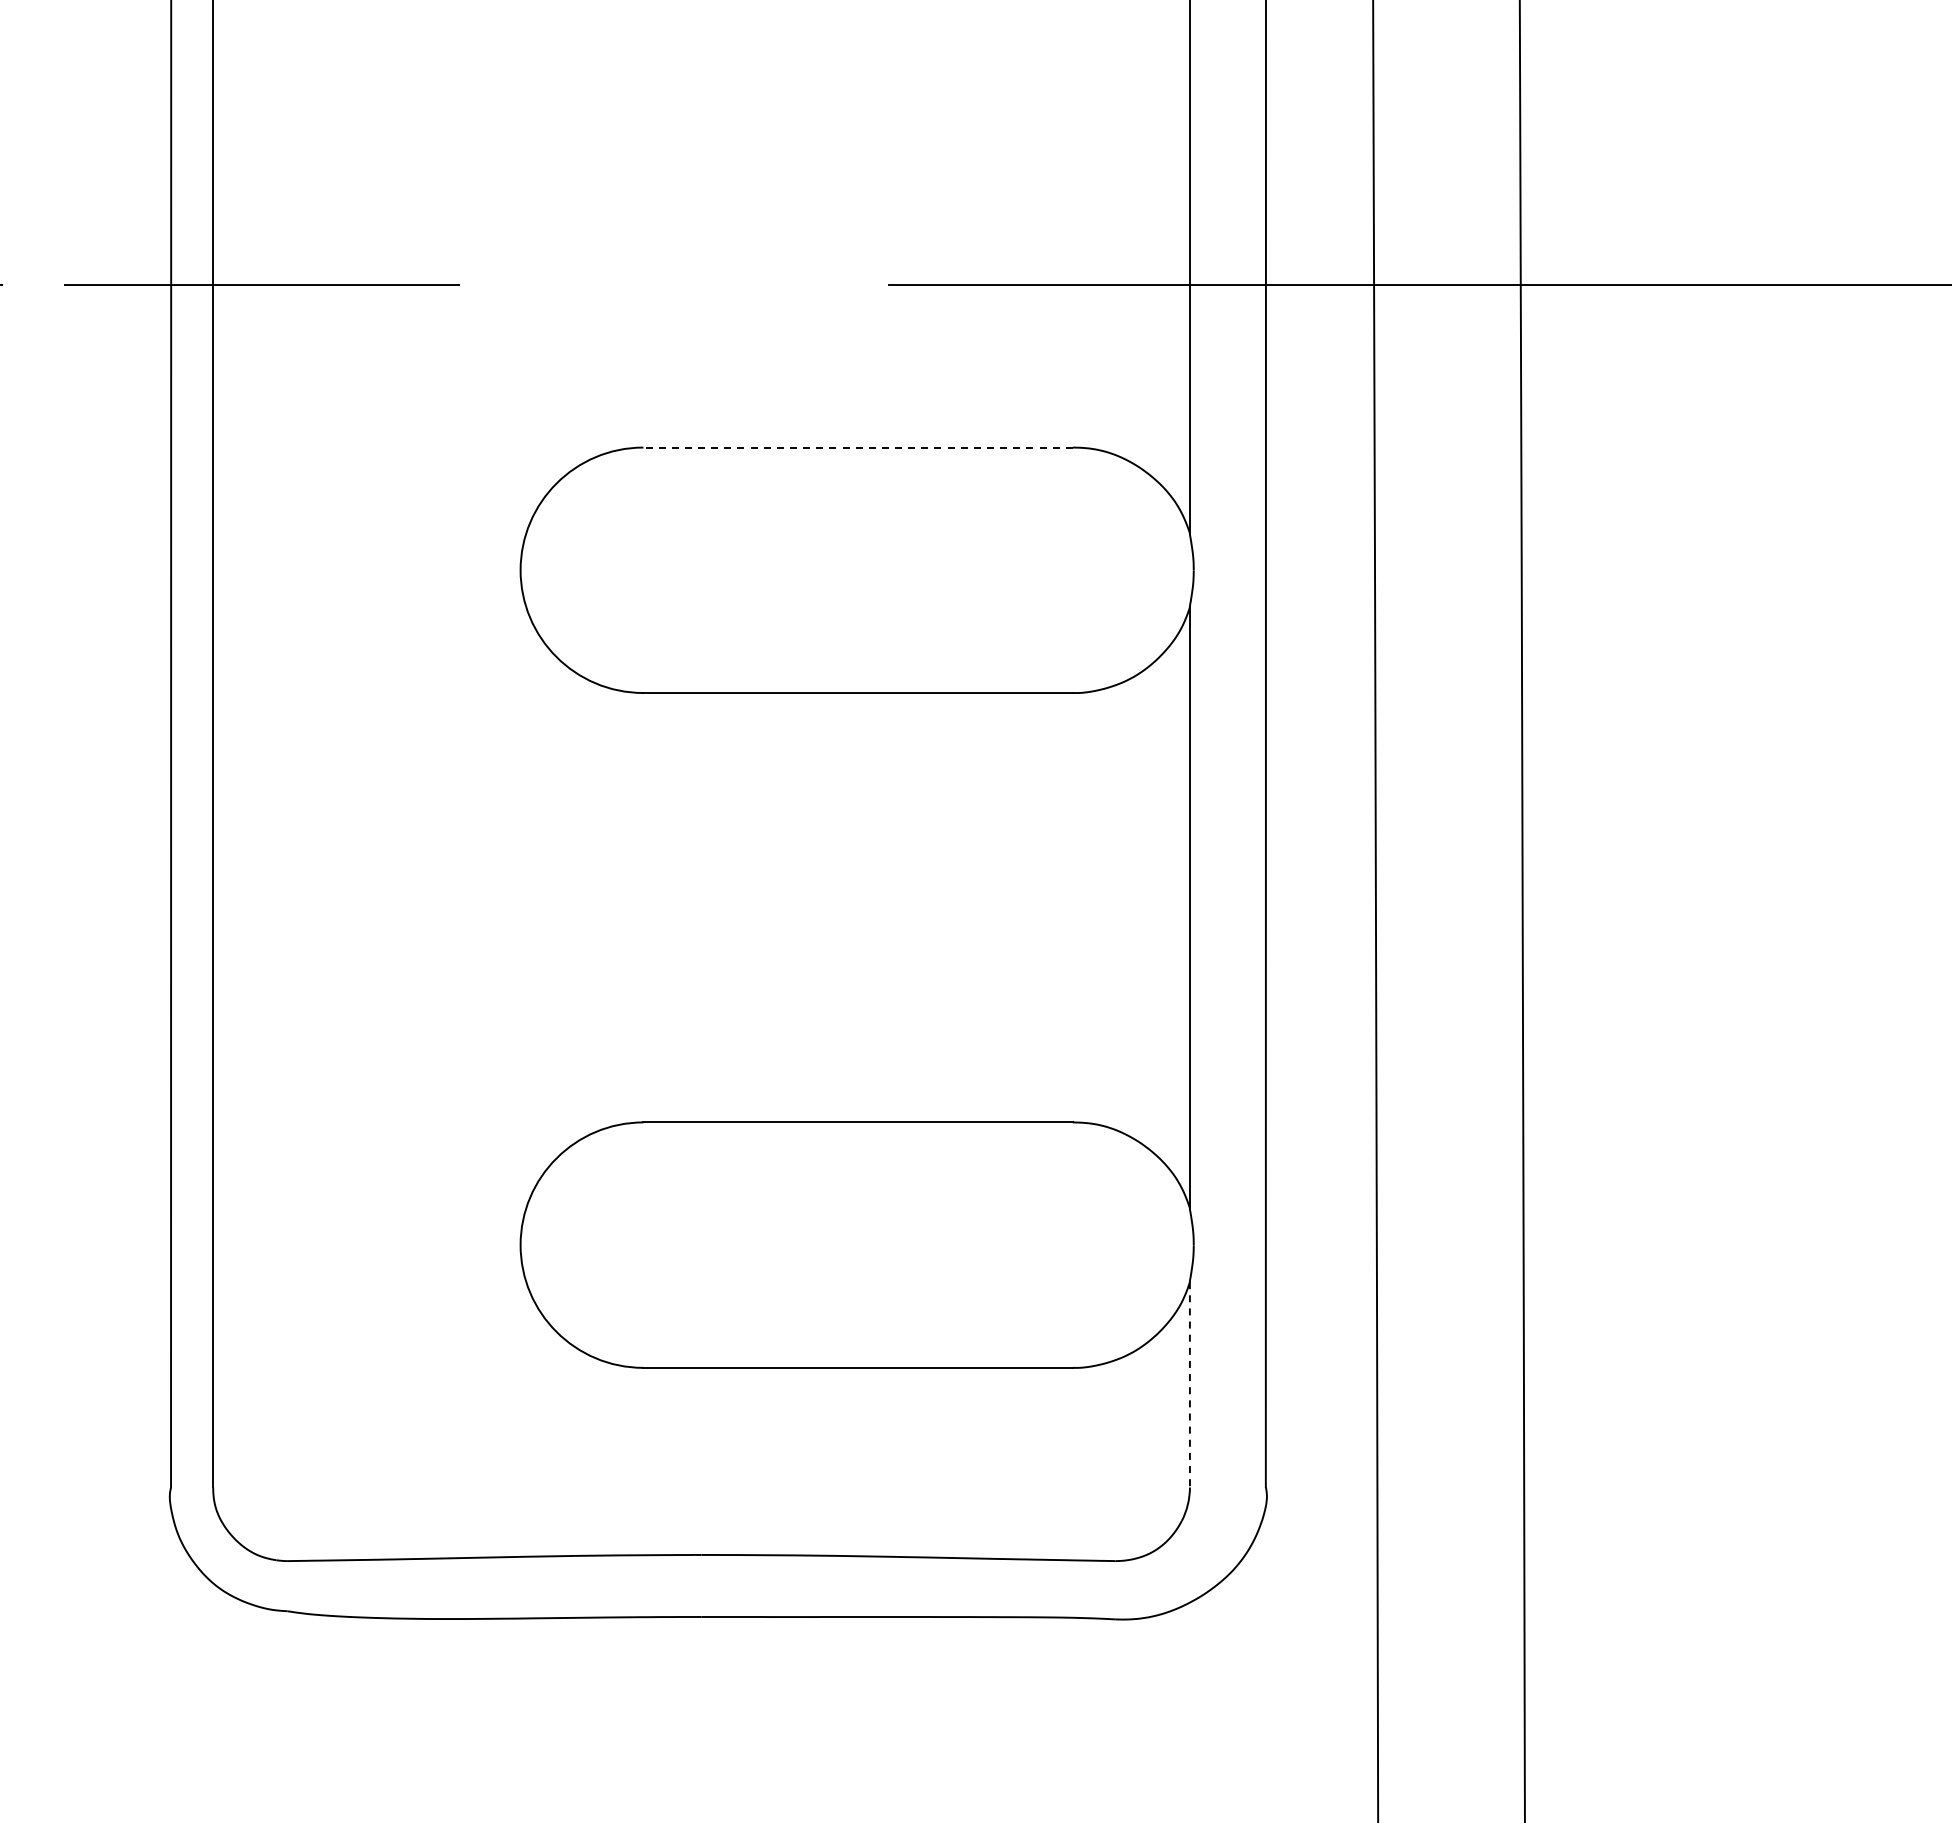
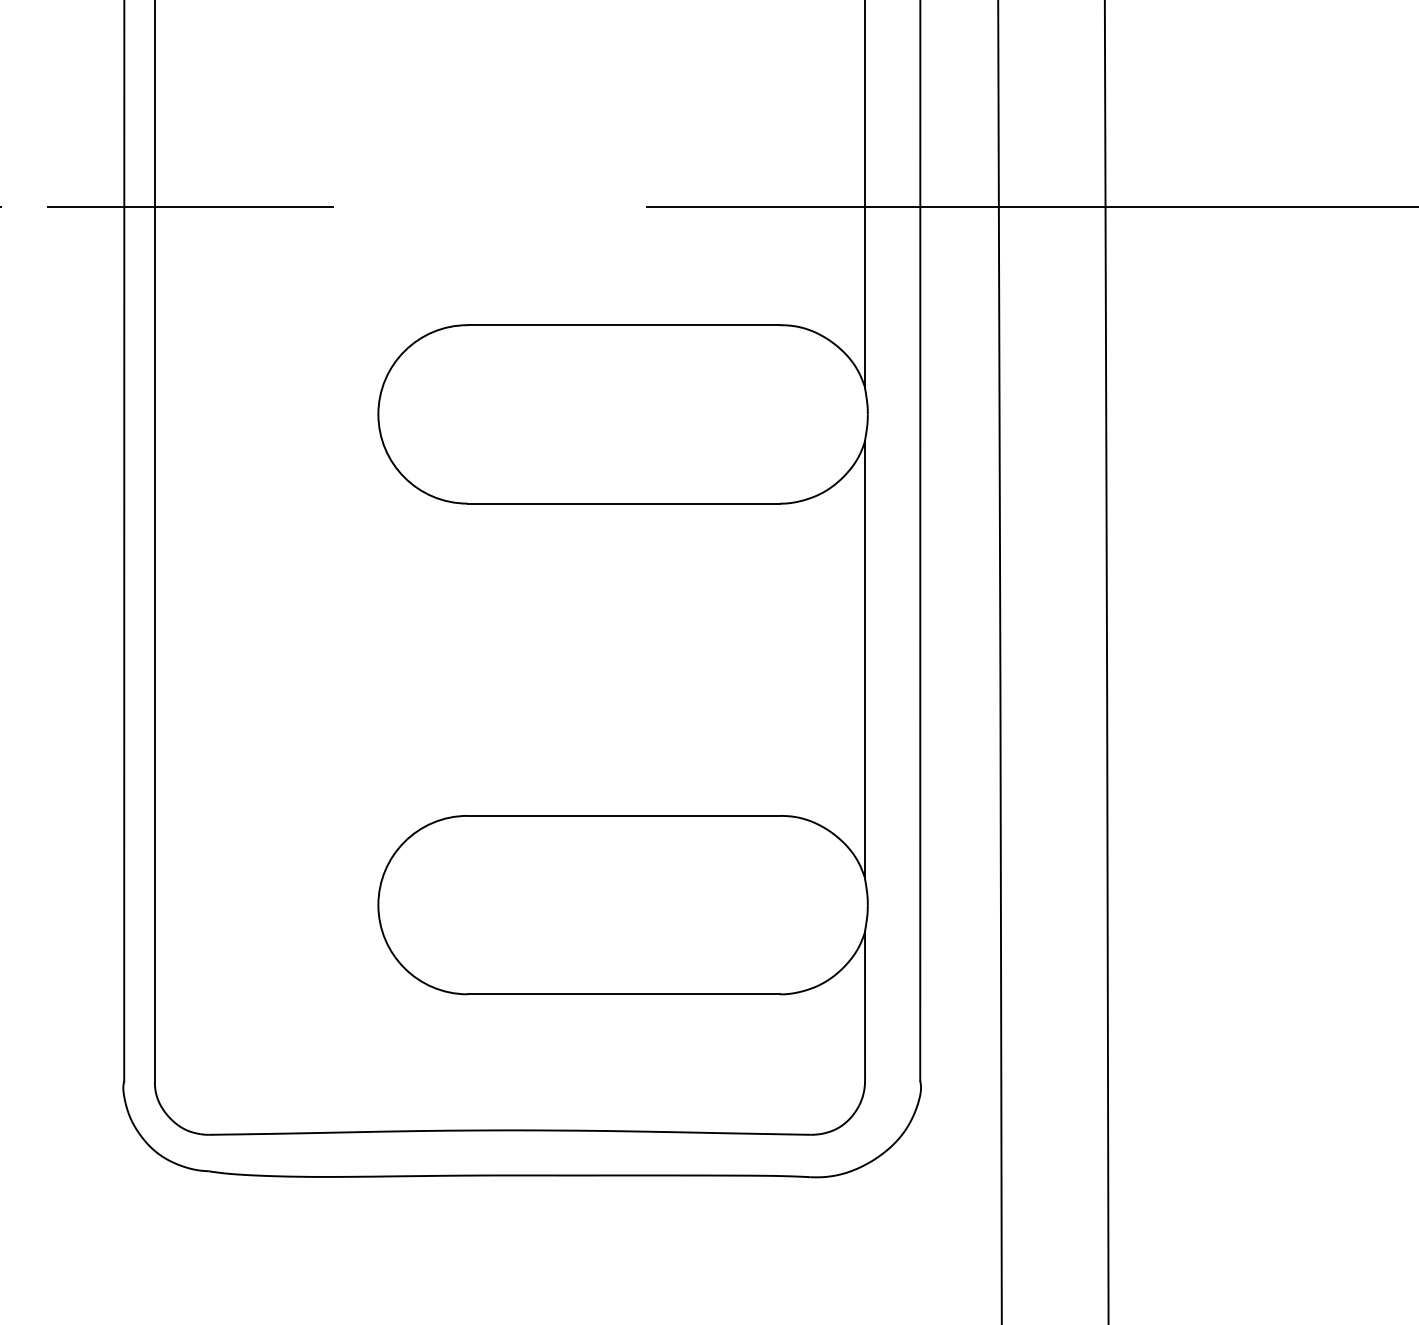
line: (858, 447) -> (624, 325), dashed -> solid
line: (1189, 1384) -> (864, 1006), dashed -> solid

